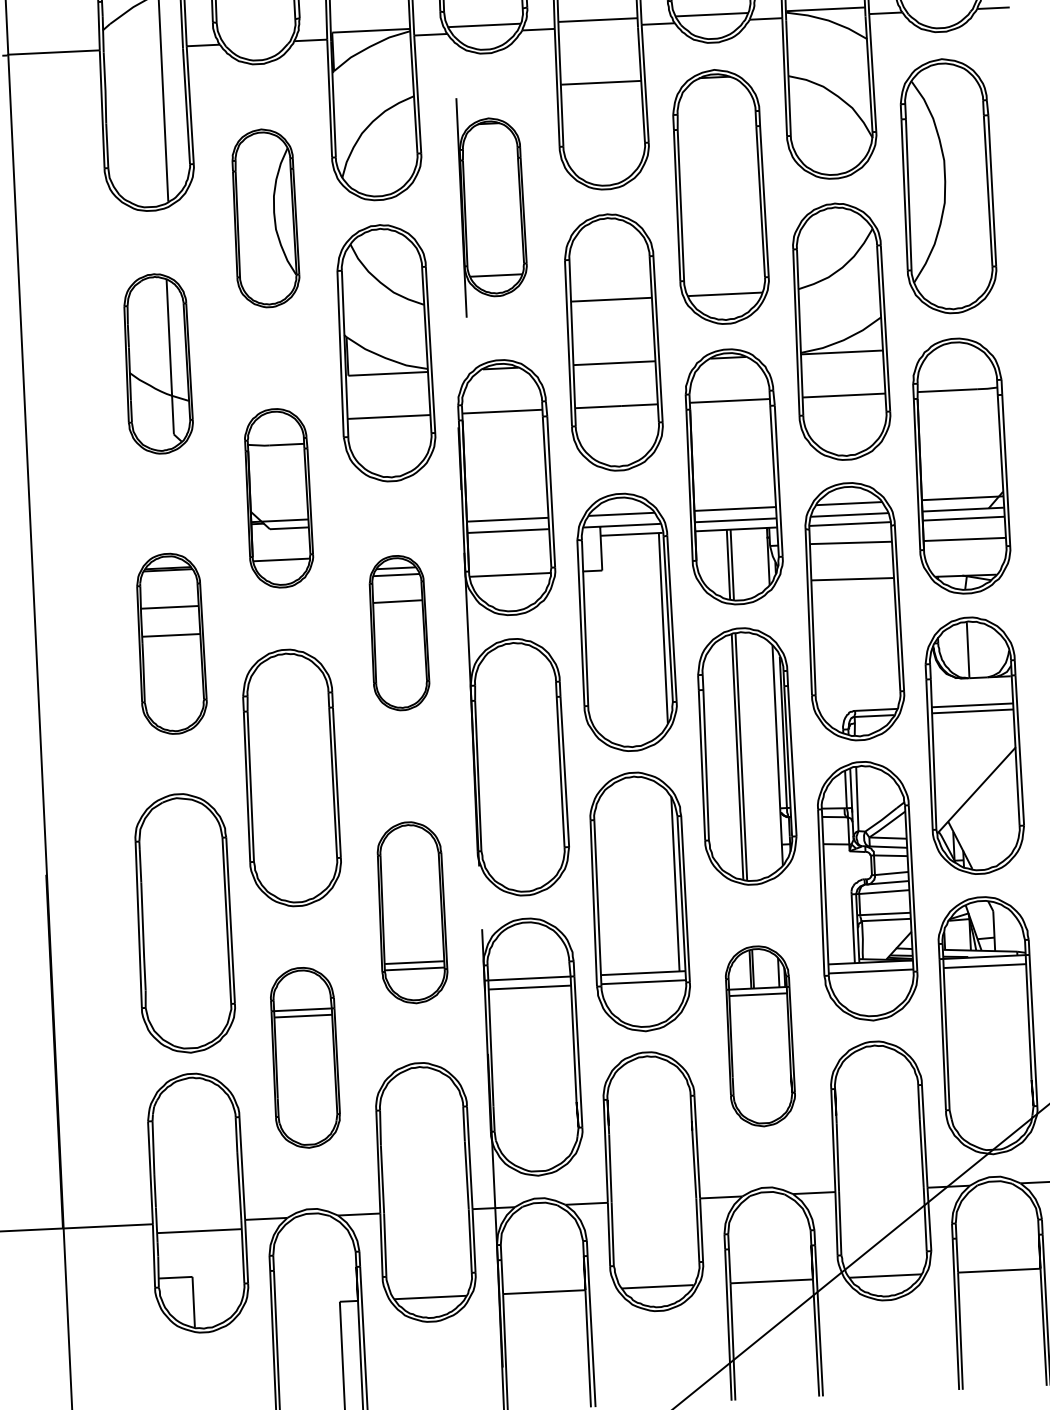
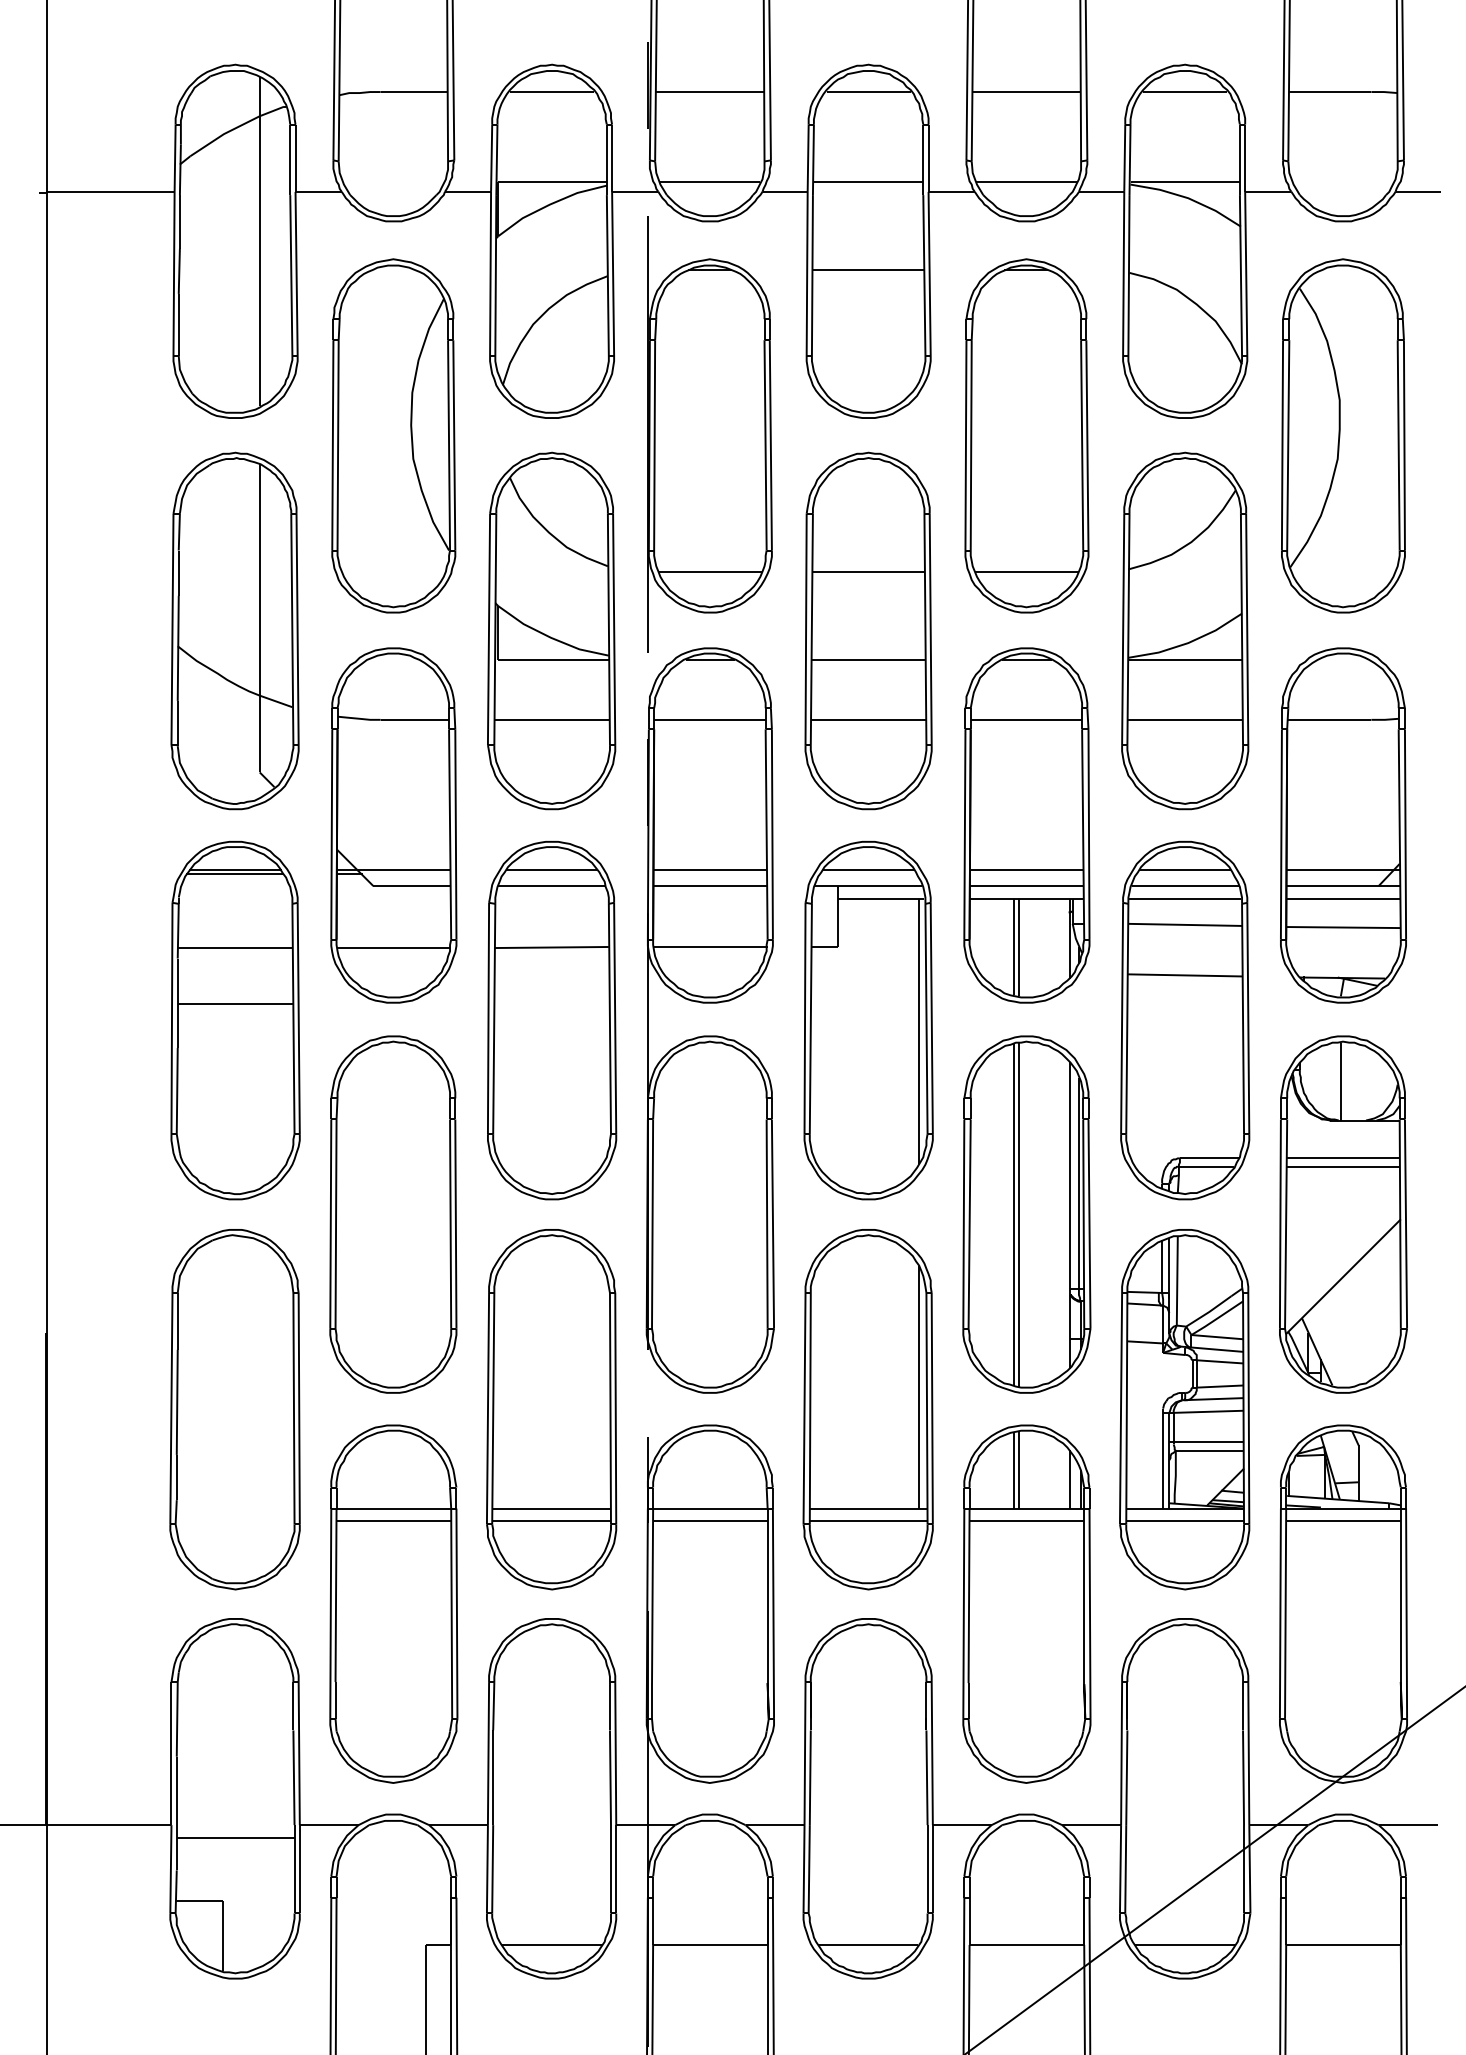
part: (492, 206) -> (709, 434), size x1.43
part: (265, 218) -> (393, 435), size x1.43
part: (157, 363) -> (234, 630), size x1.43
part: (278, 498) -> (393, 825), size x1.43
part: (399, 633) -> (552, 1020), size x1.67
part: (171, 643) -> (235, 1020), size x1.43
part: (411, 912) -> (551, 1409), size x1.43
part: (759, 1036) -> (1026, 1603), size x1.43
part: (304, 1057) -> (393, 1603), size x1.43

